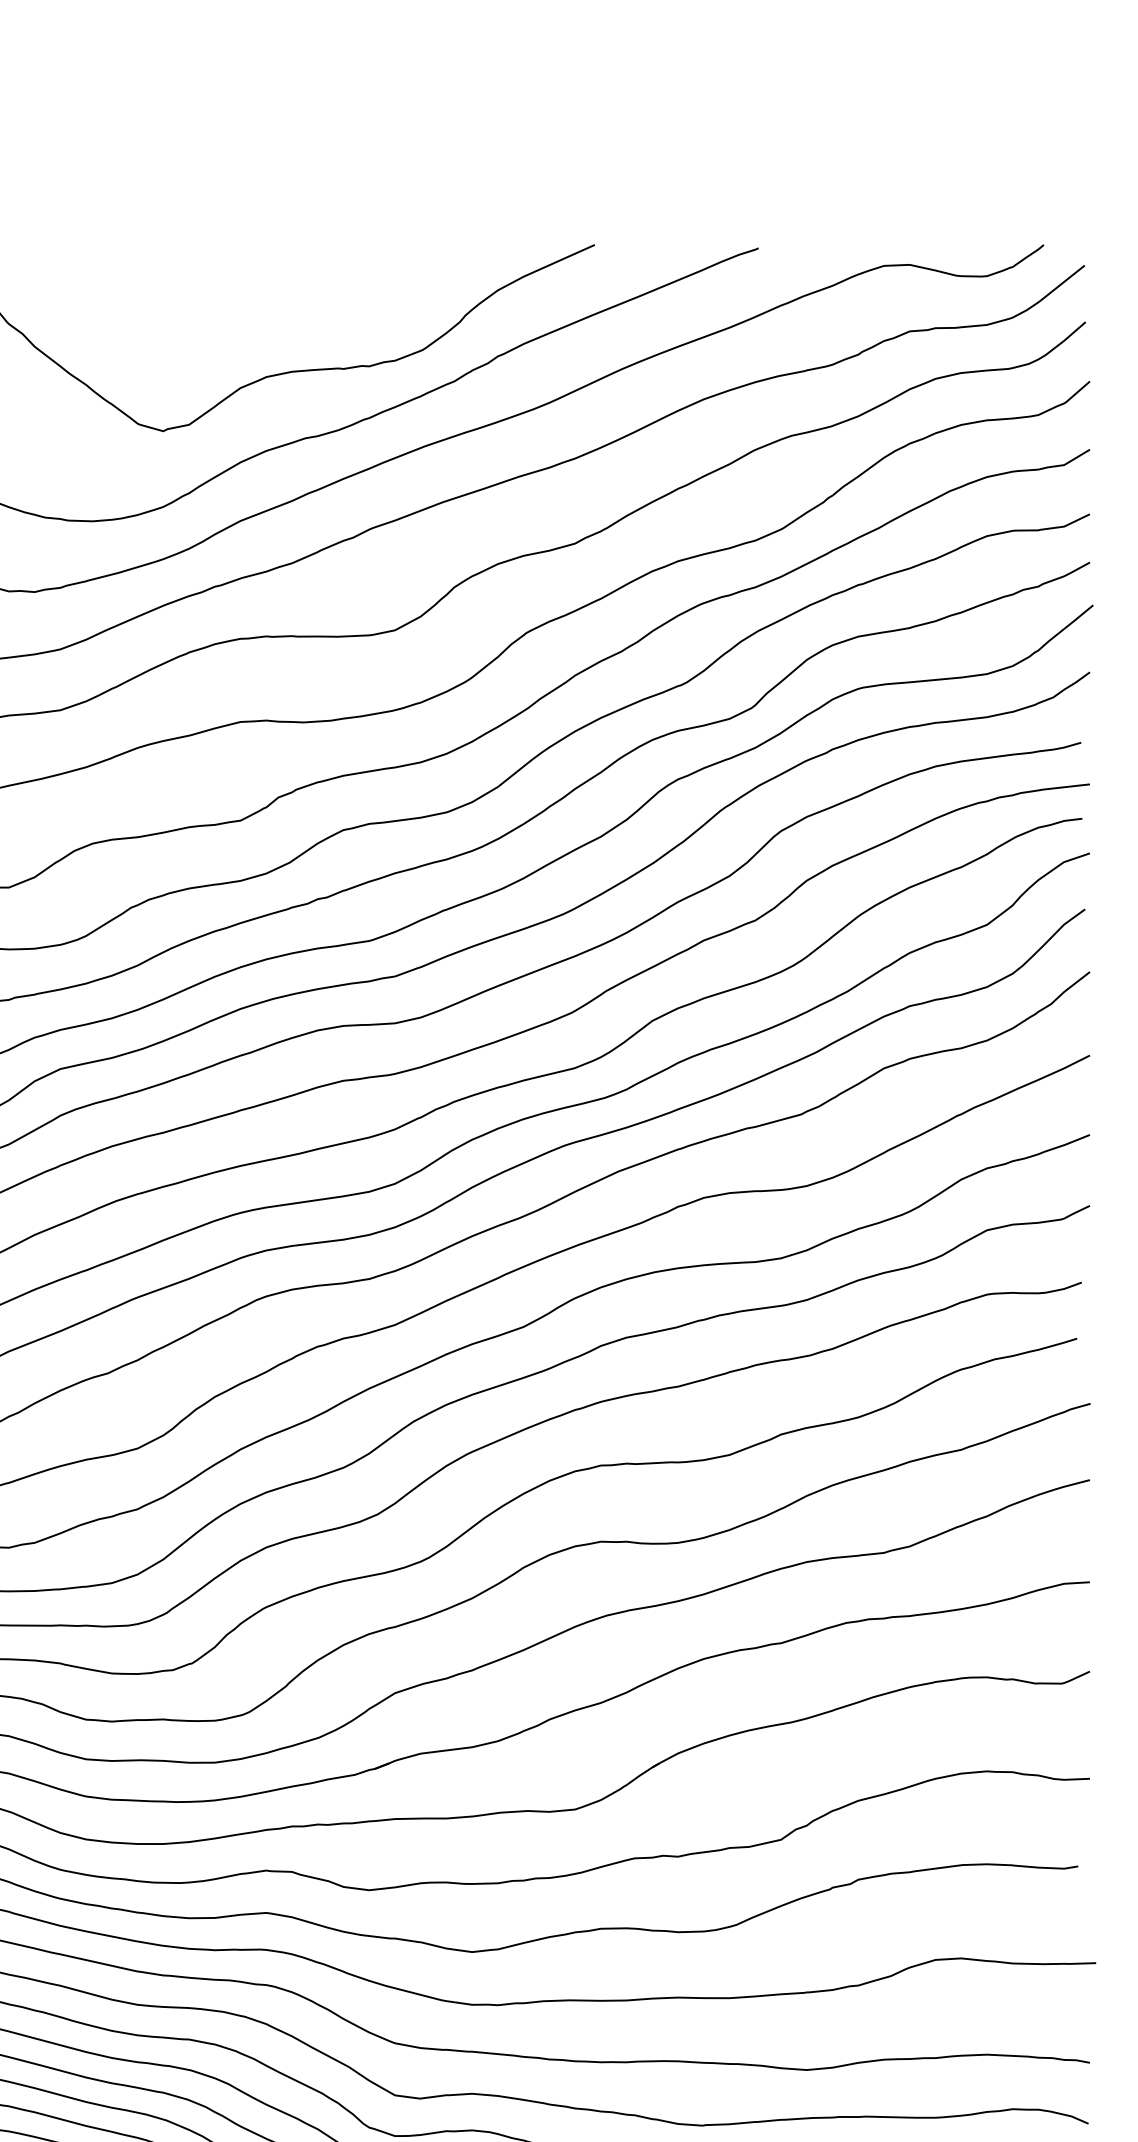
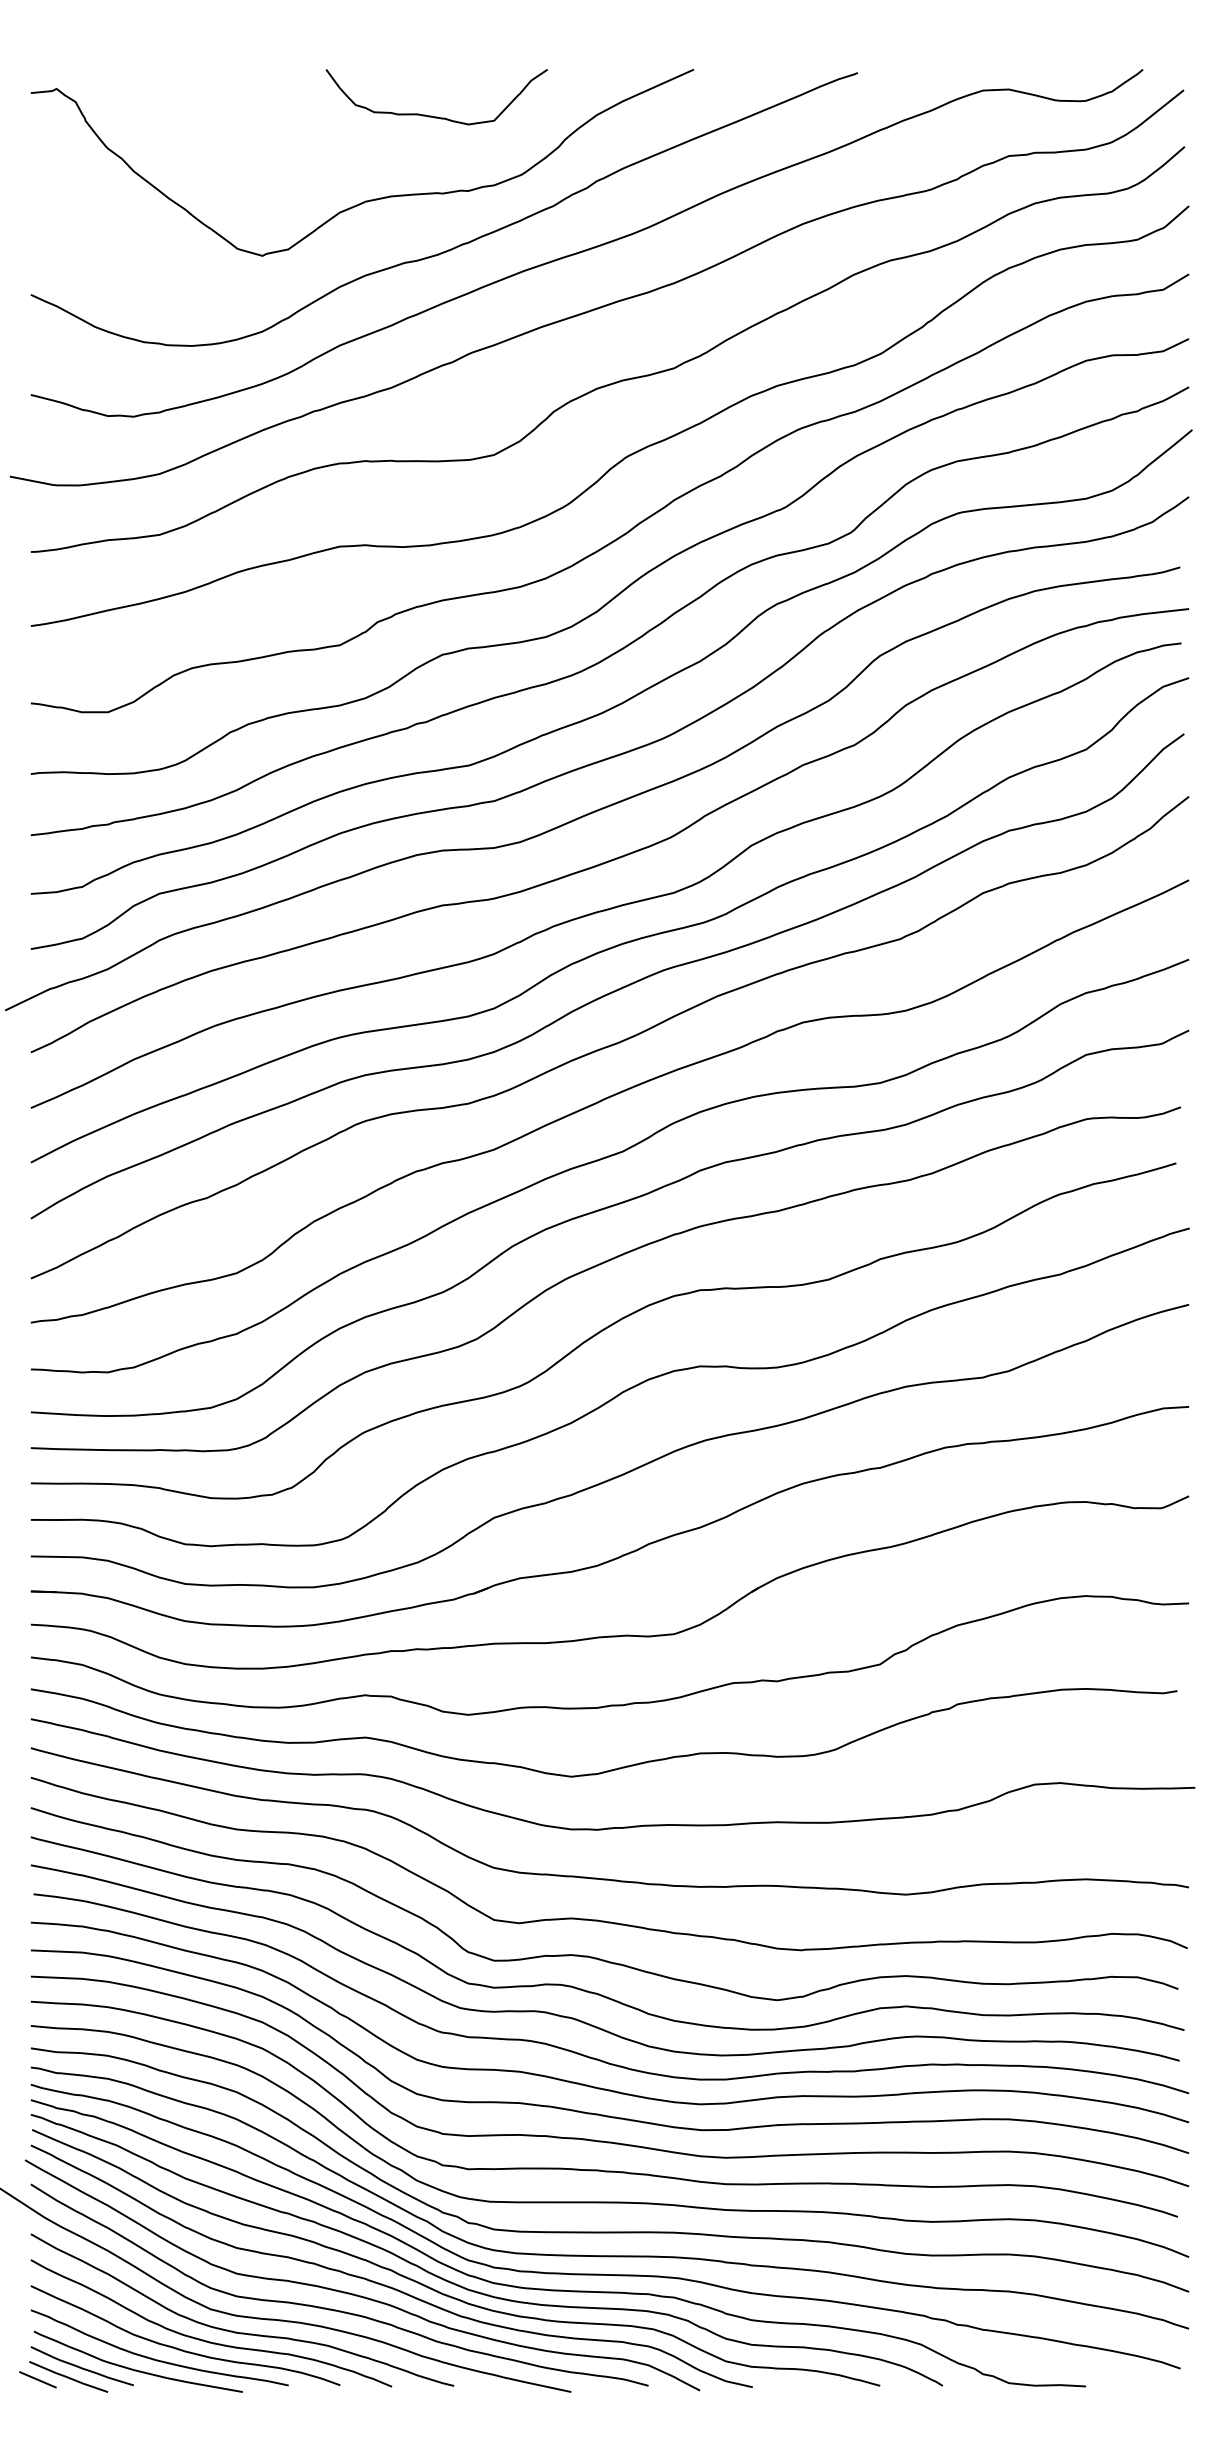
curve: (332, 290) -> (431, 115), added

